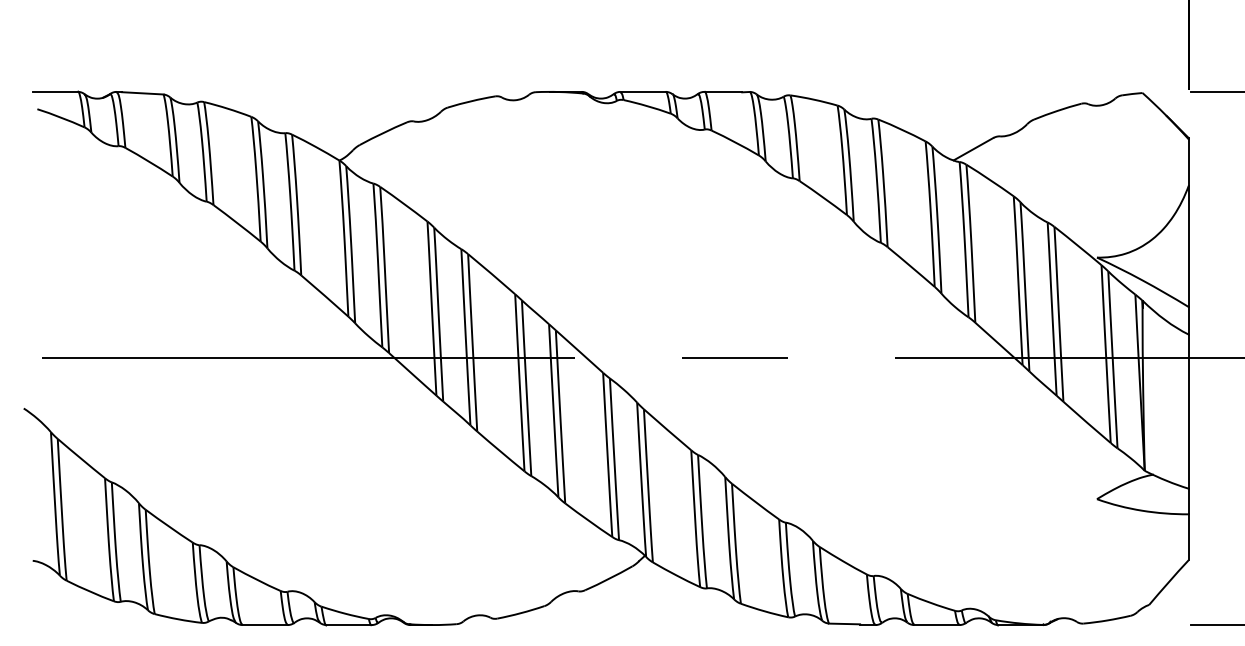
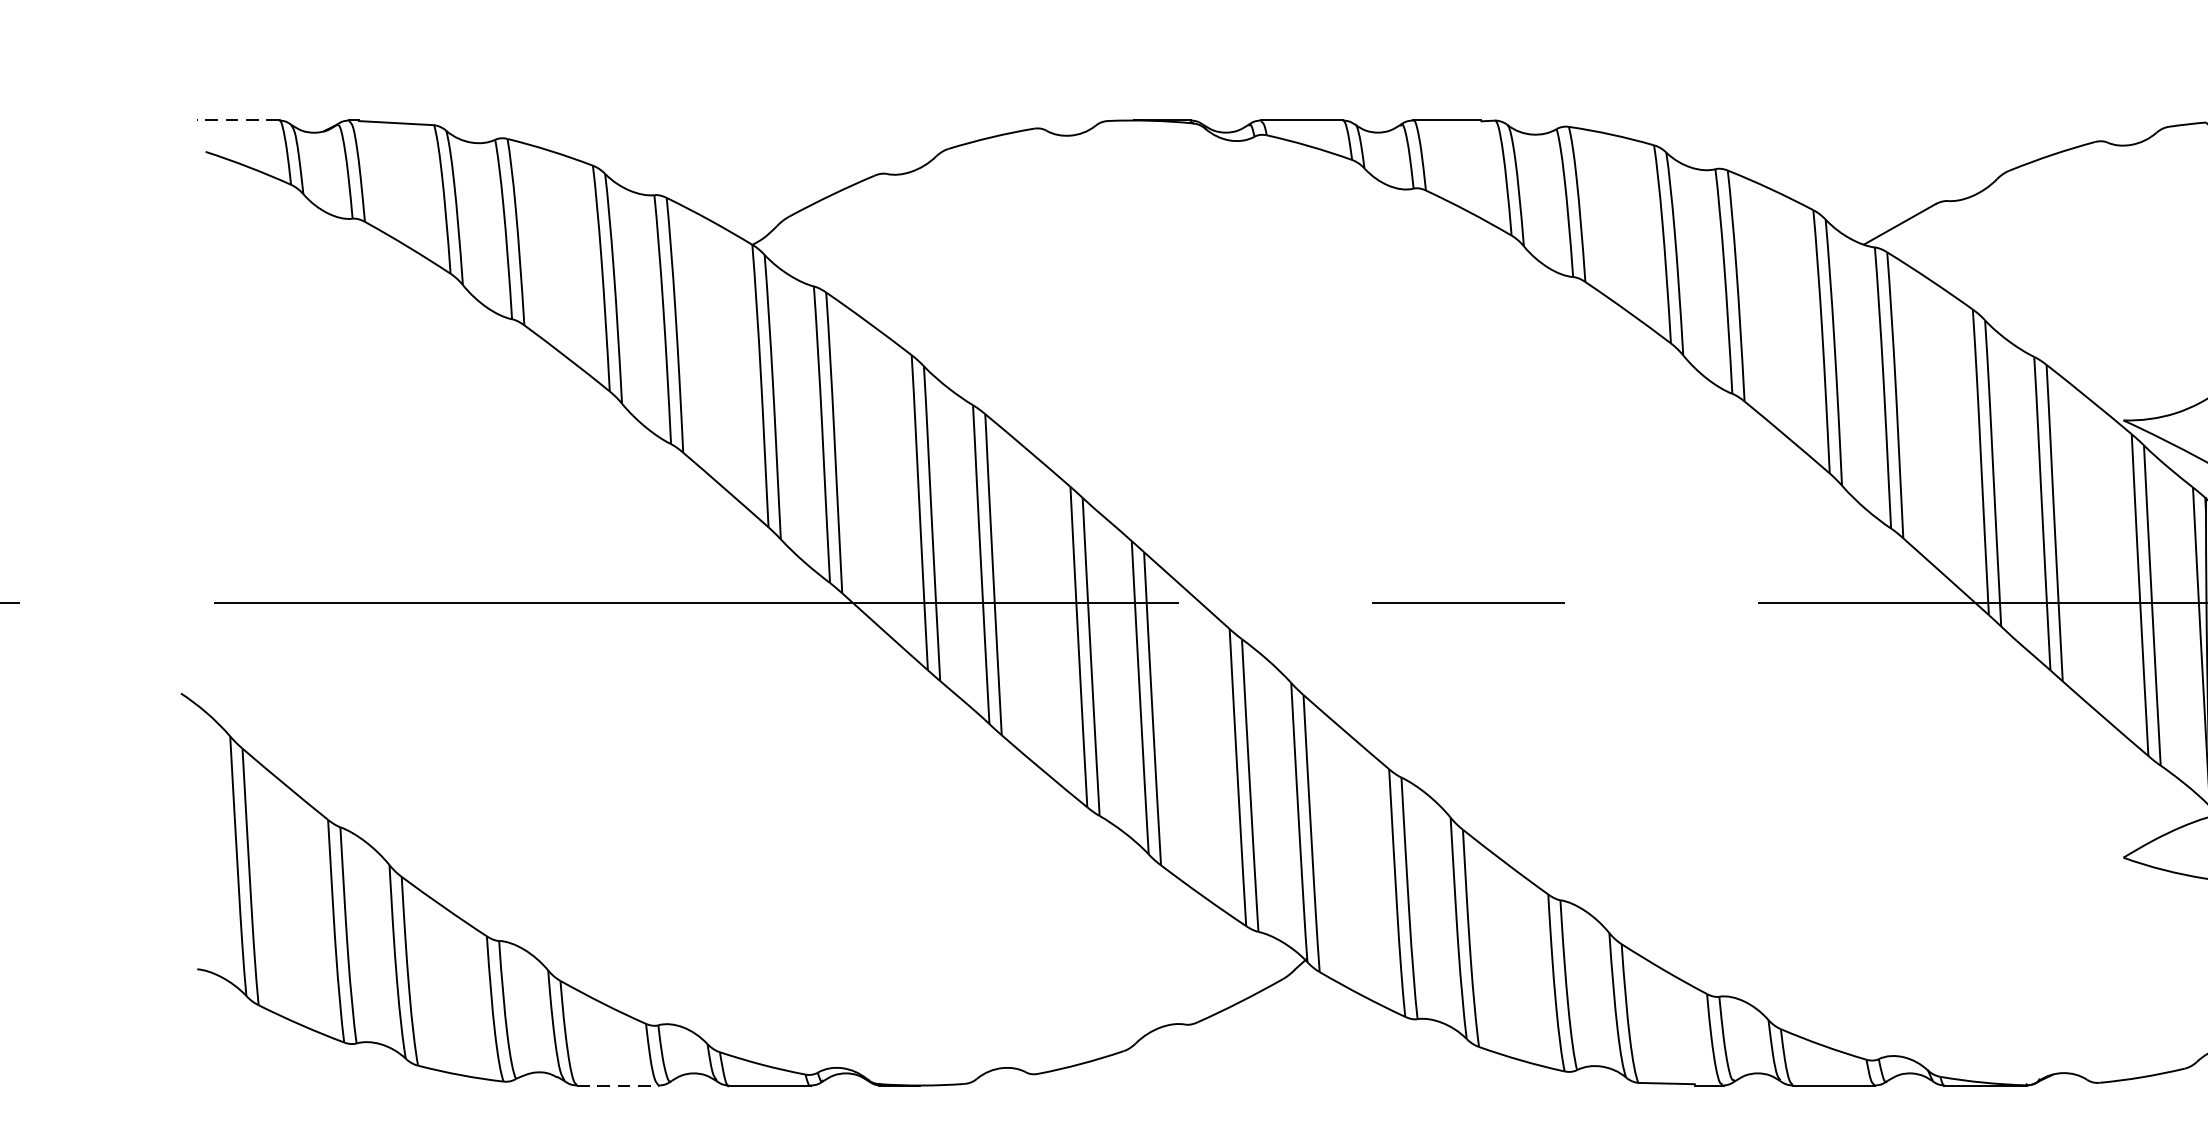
line: (55, 91) -> (238, 119), solid -> dashed
line: (265, 625) -> (618, 1086), solid -> dashed

